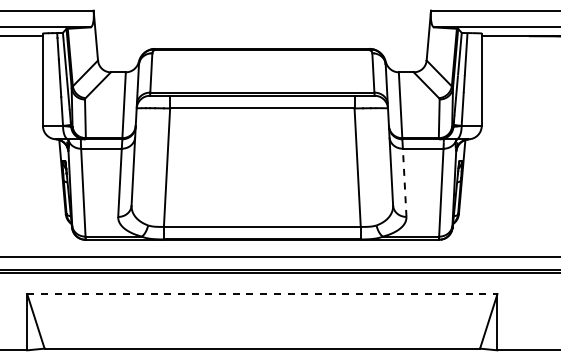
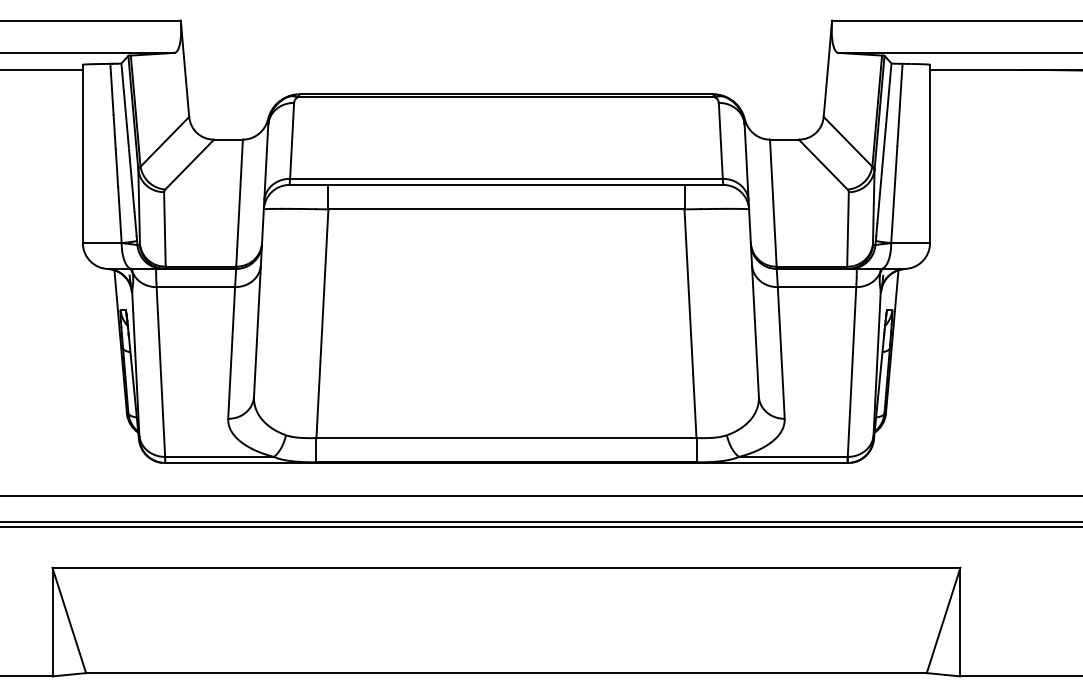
line: (404, 182) -> (780, 352), dashed -> solid
line: (262, 294) -> (506, 568), dashed -> solid

